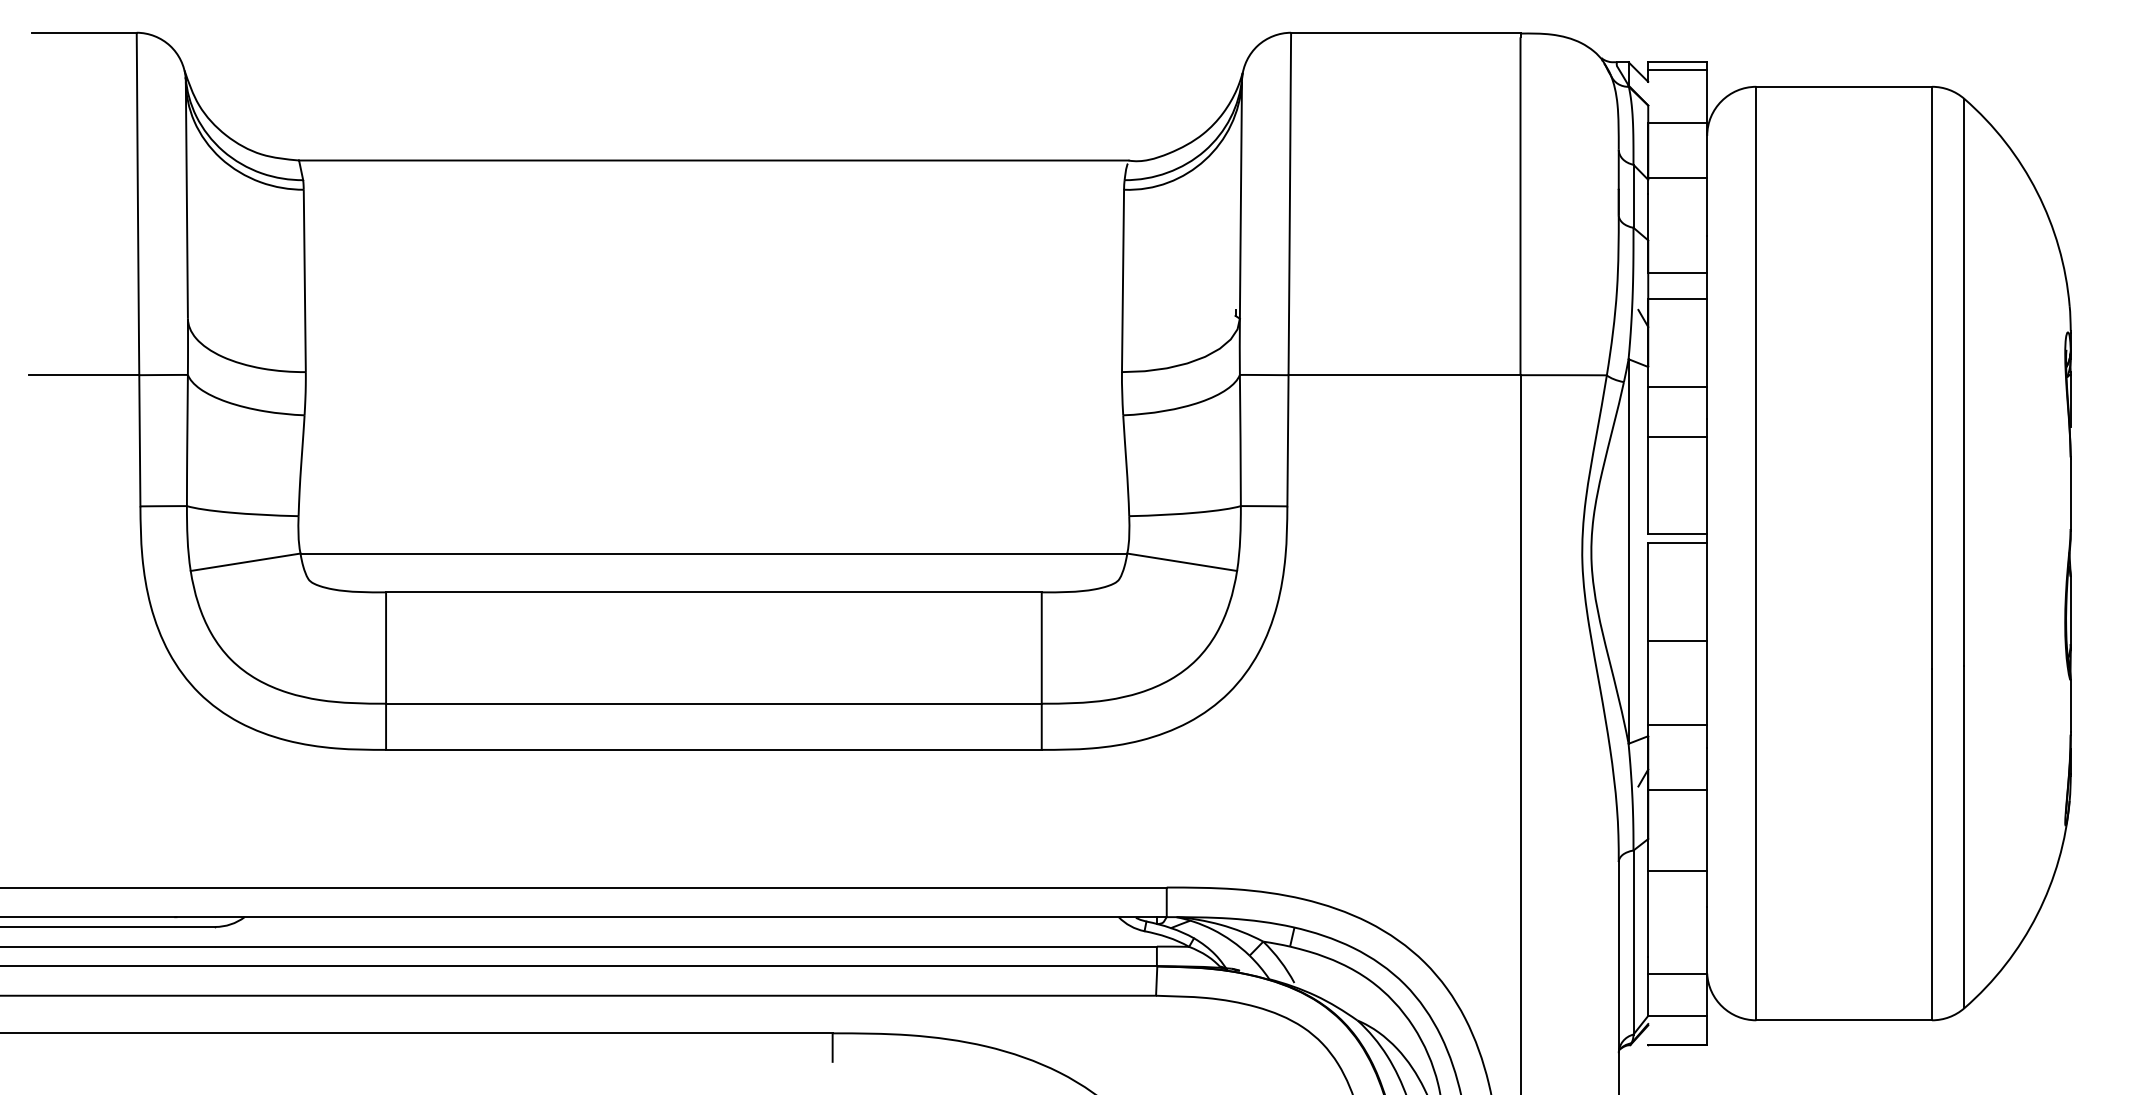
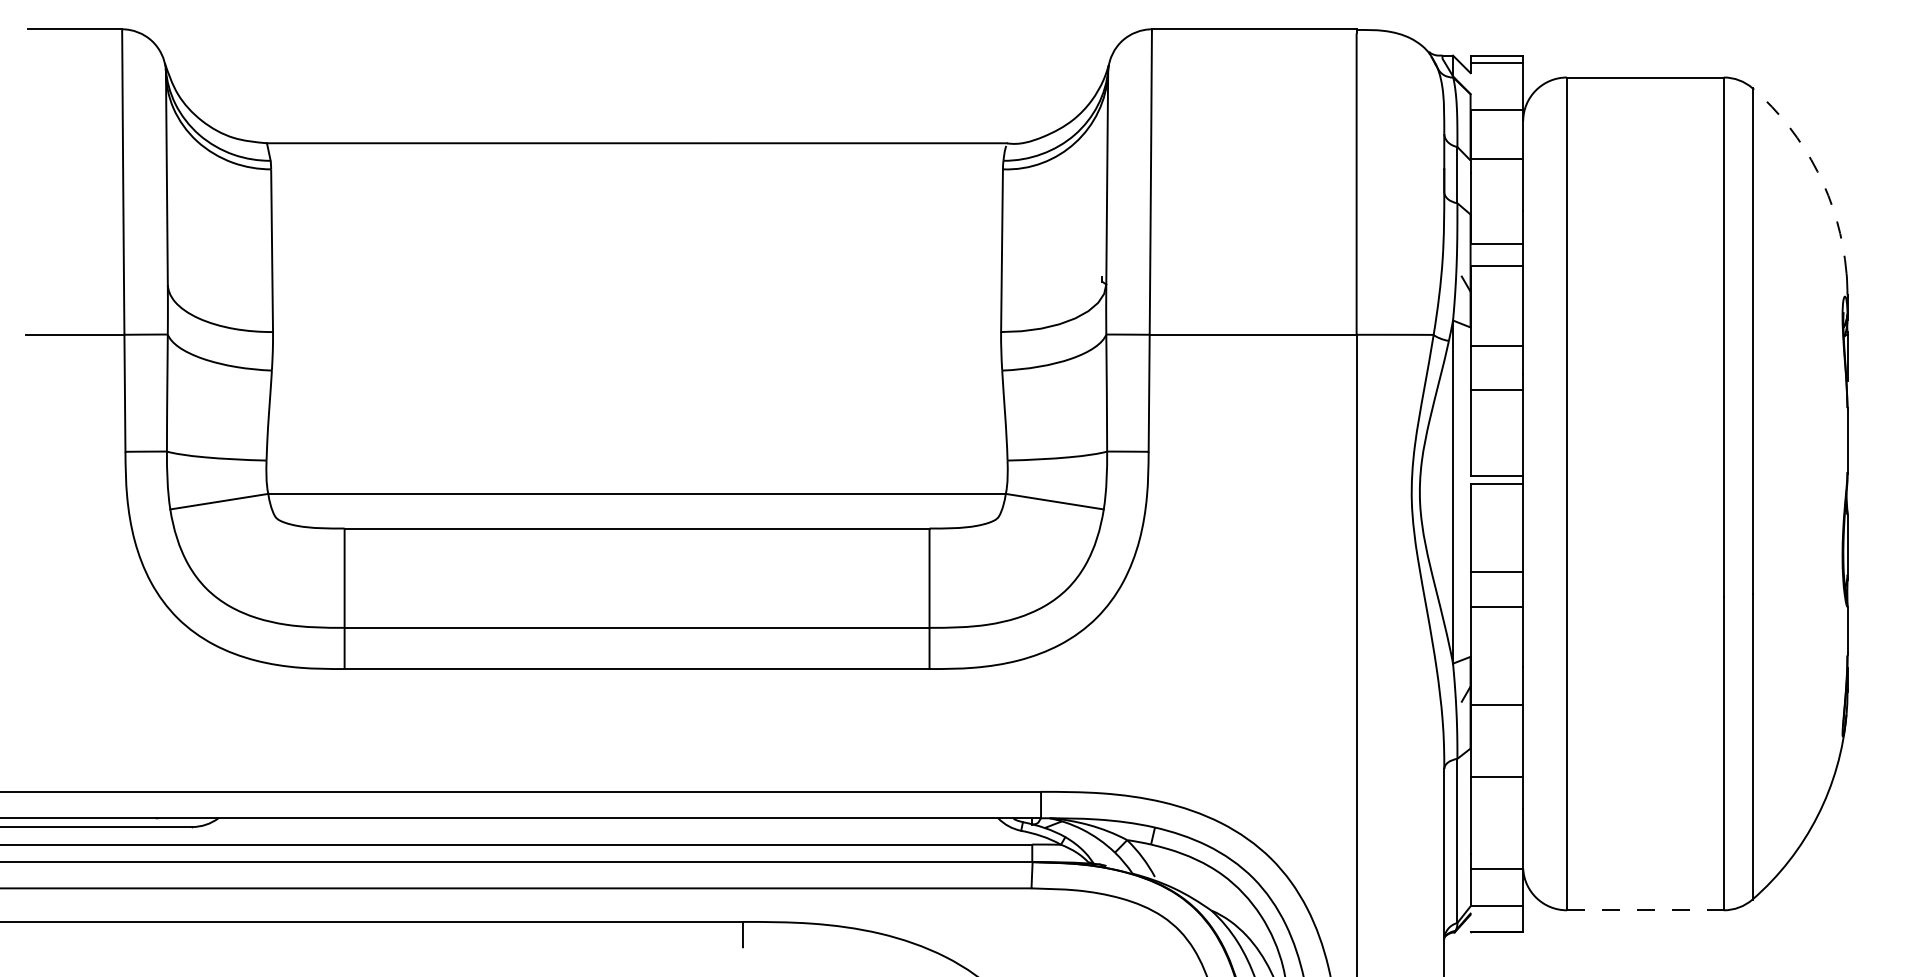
arc: (2037, 192) -> (1817, 171), solid -> dashed
line: (1677, 724) -> (1496, 606), moved
line: (1844, 1020) -> (1645, 910), solid -> dashed

